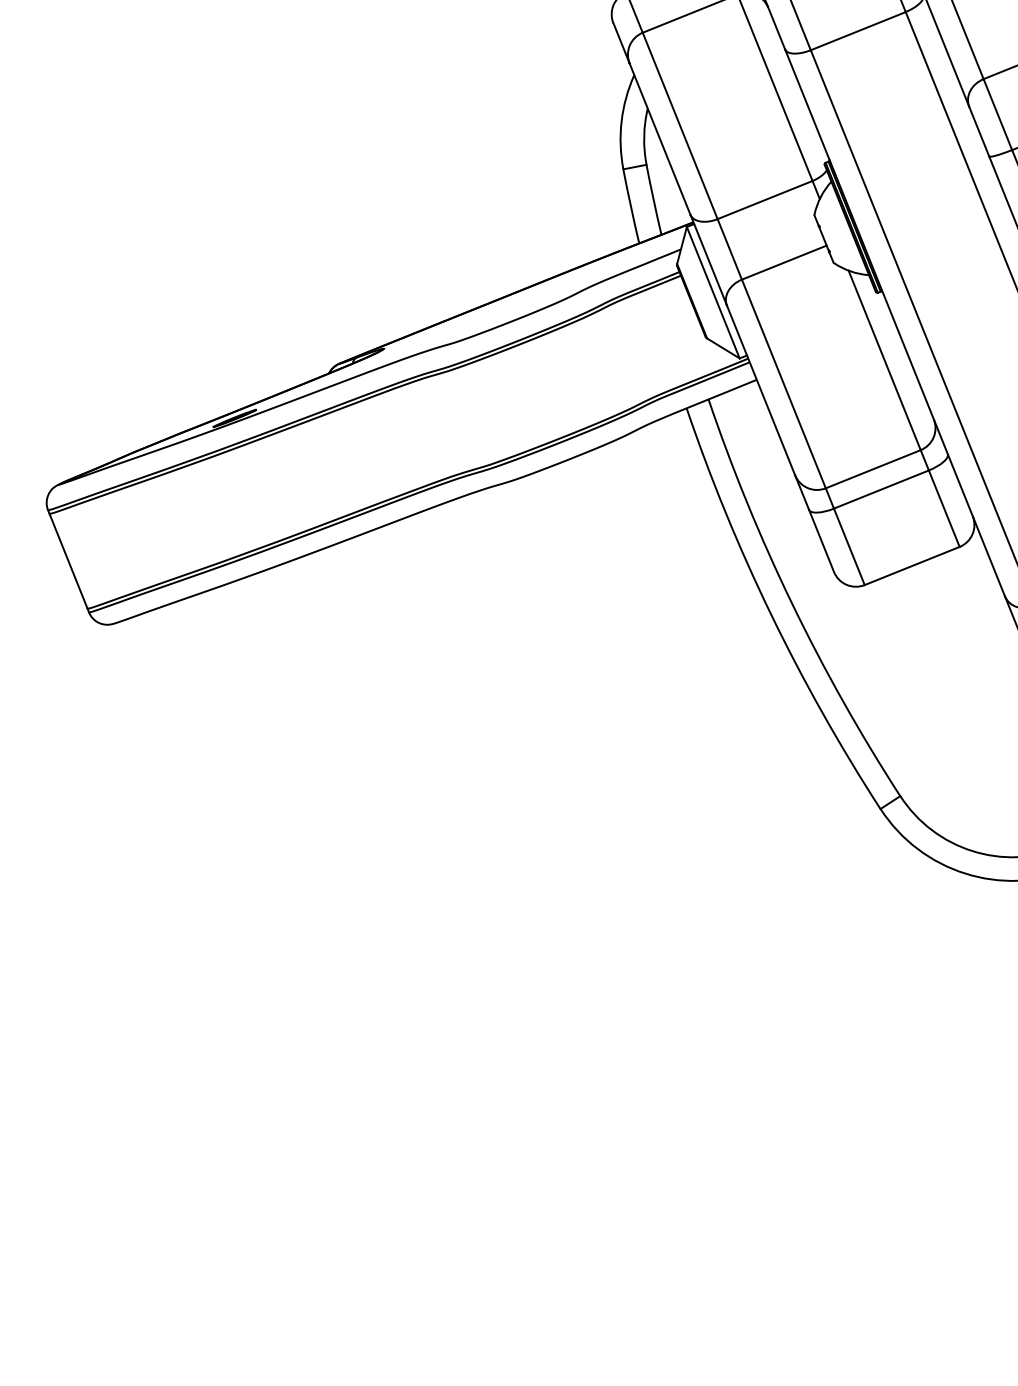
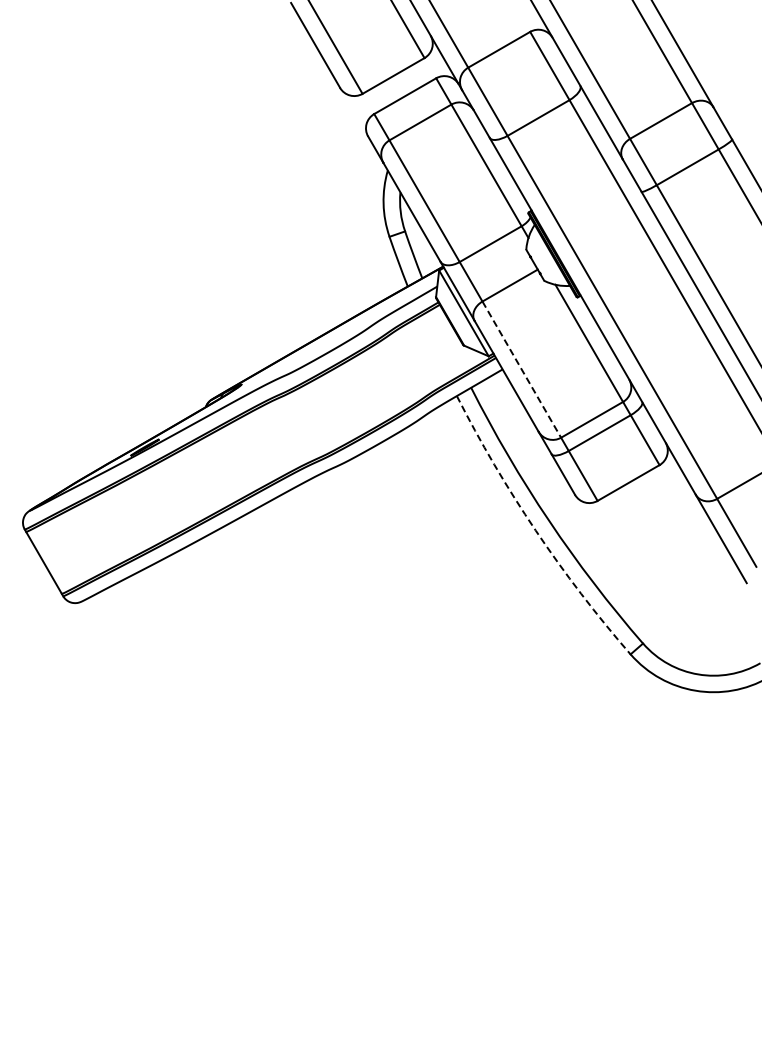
line: (783, 383) -> (521, 369), solid -> dashed
arc: (770, 614) -> (535, 530), solid -> dashed

